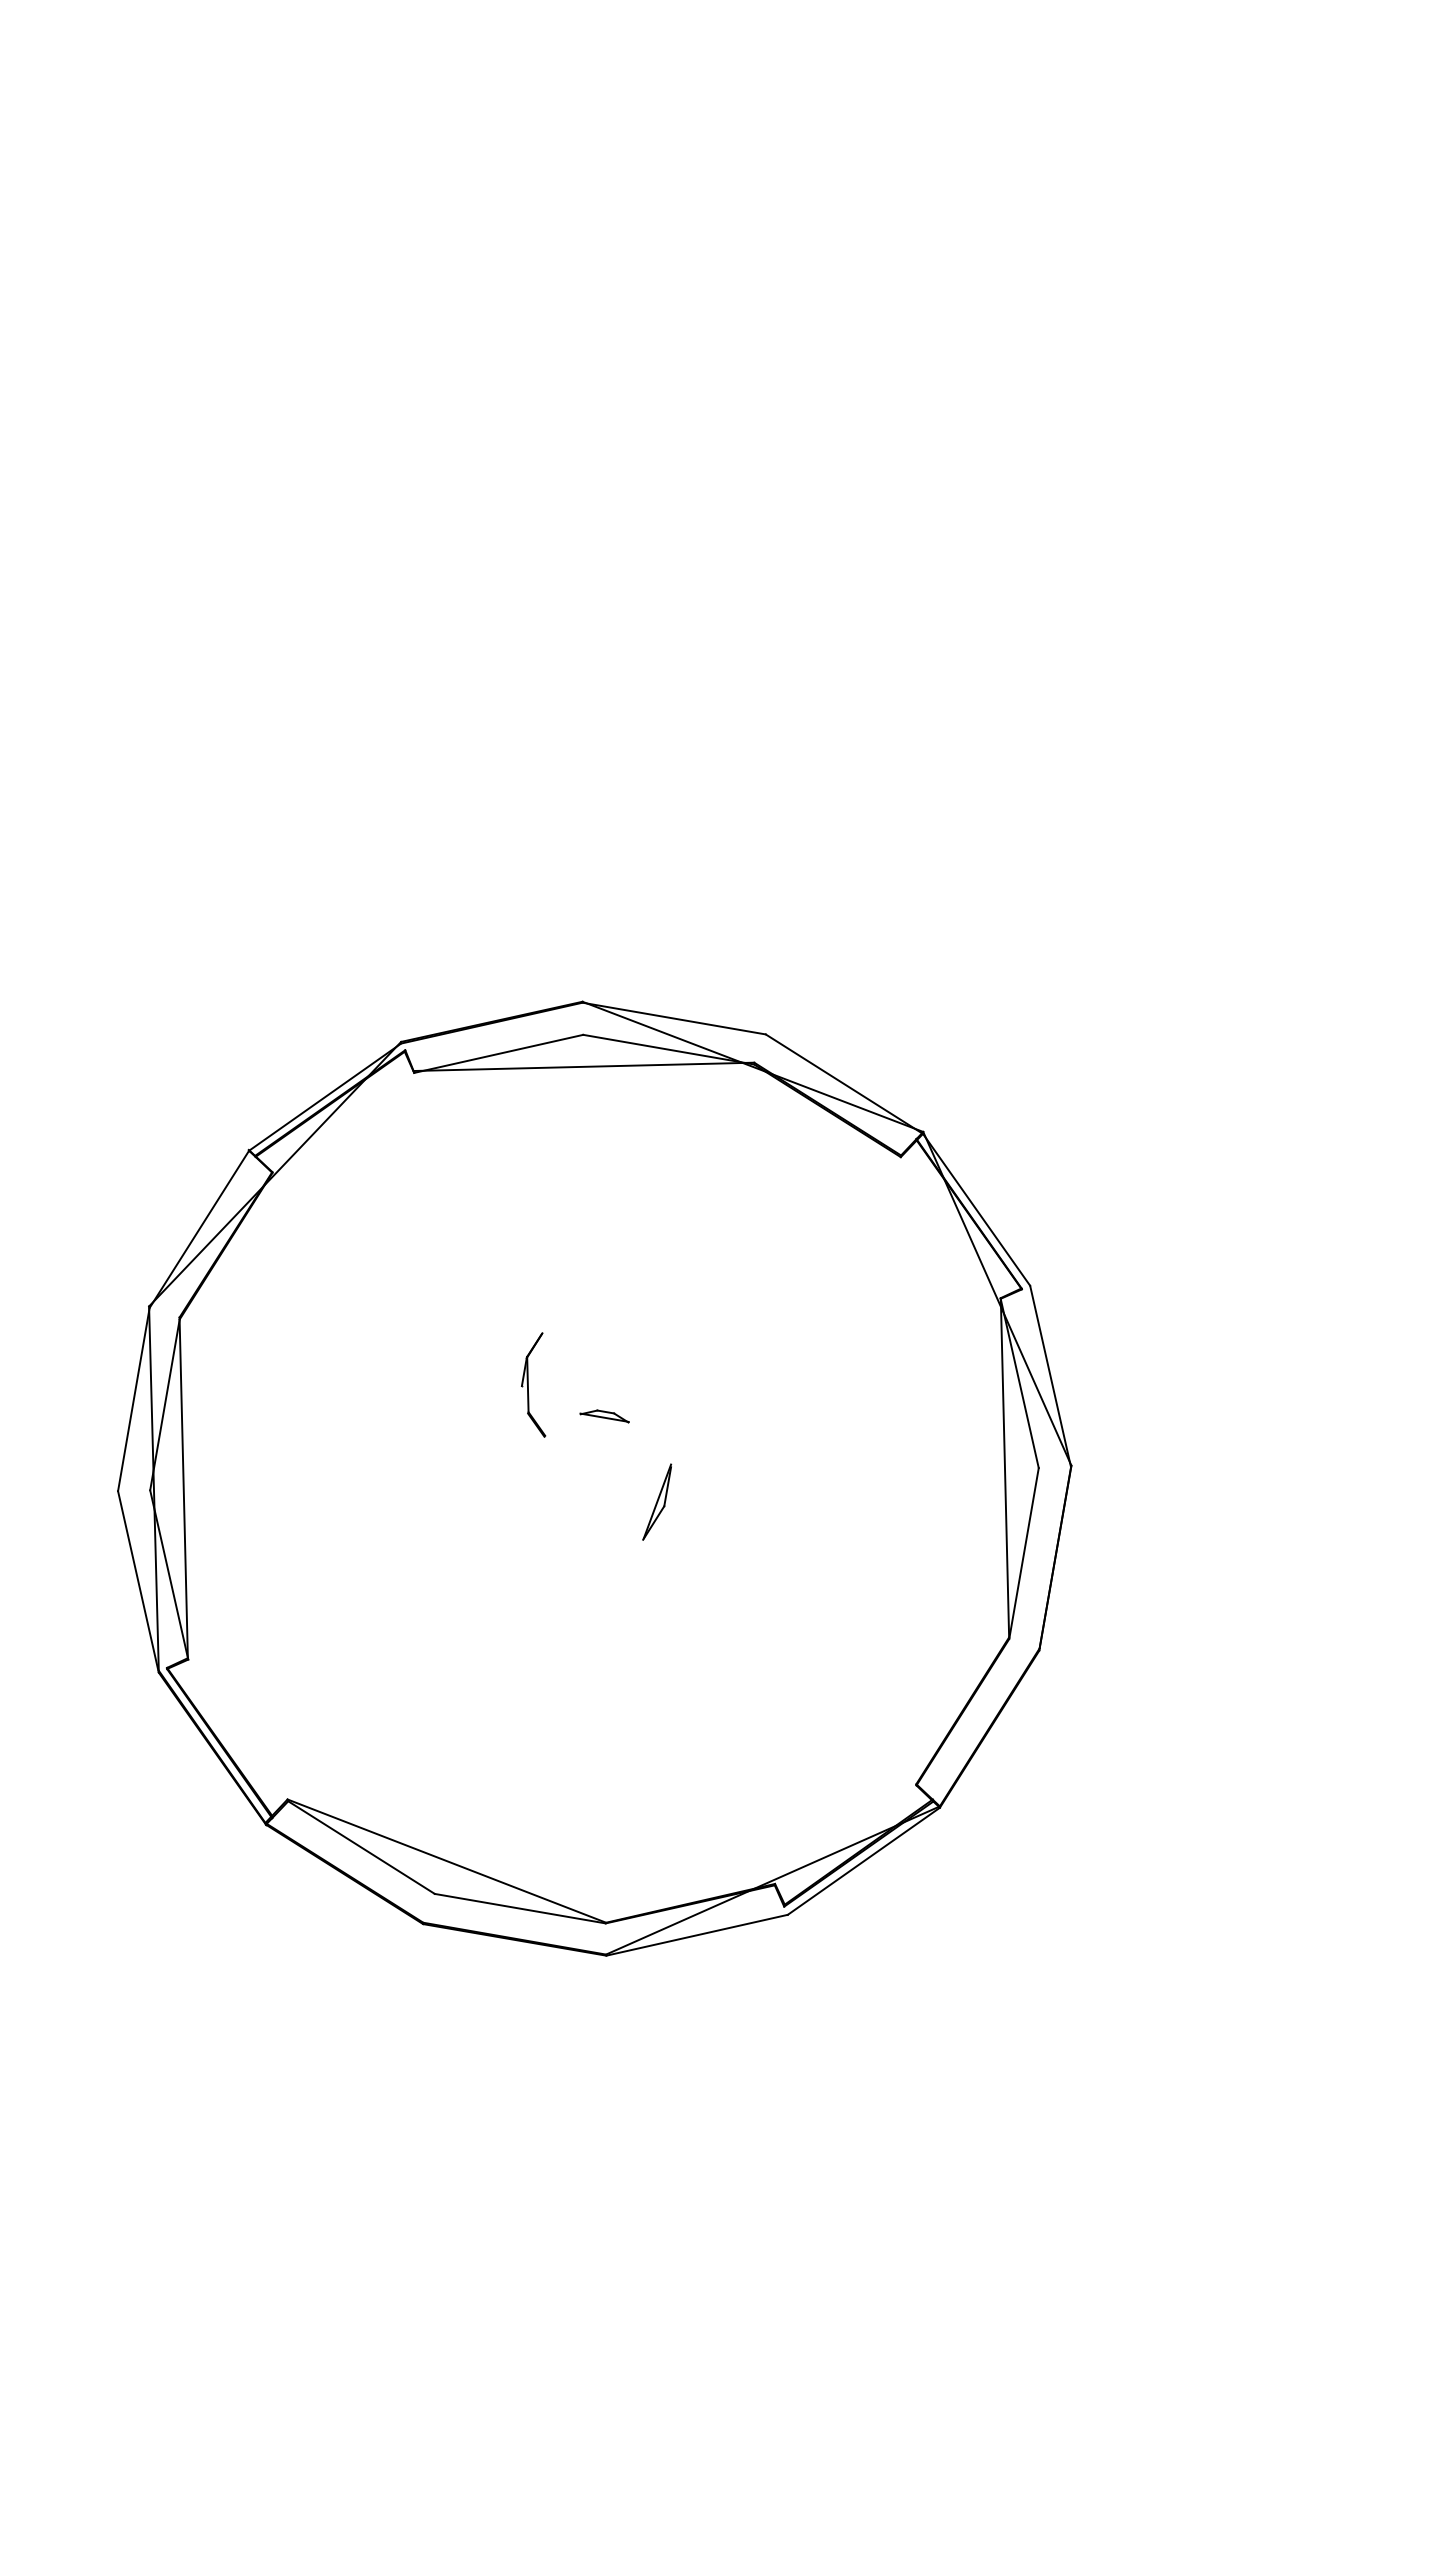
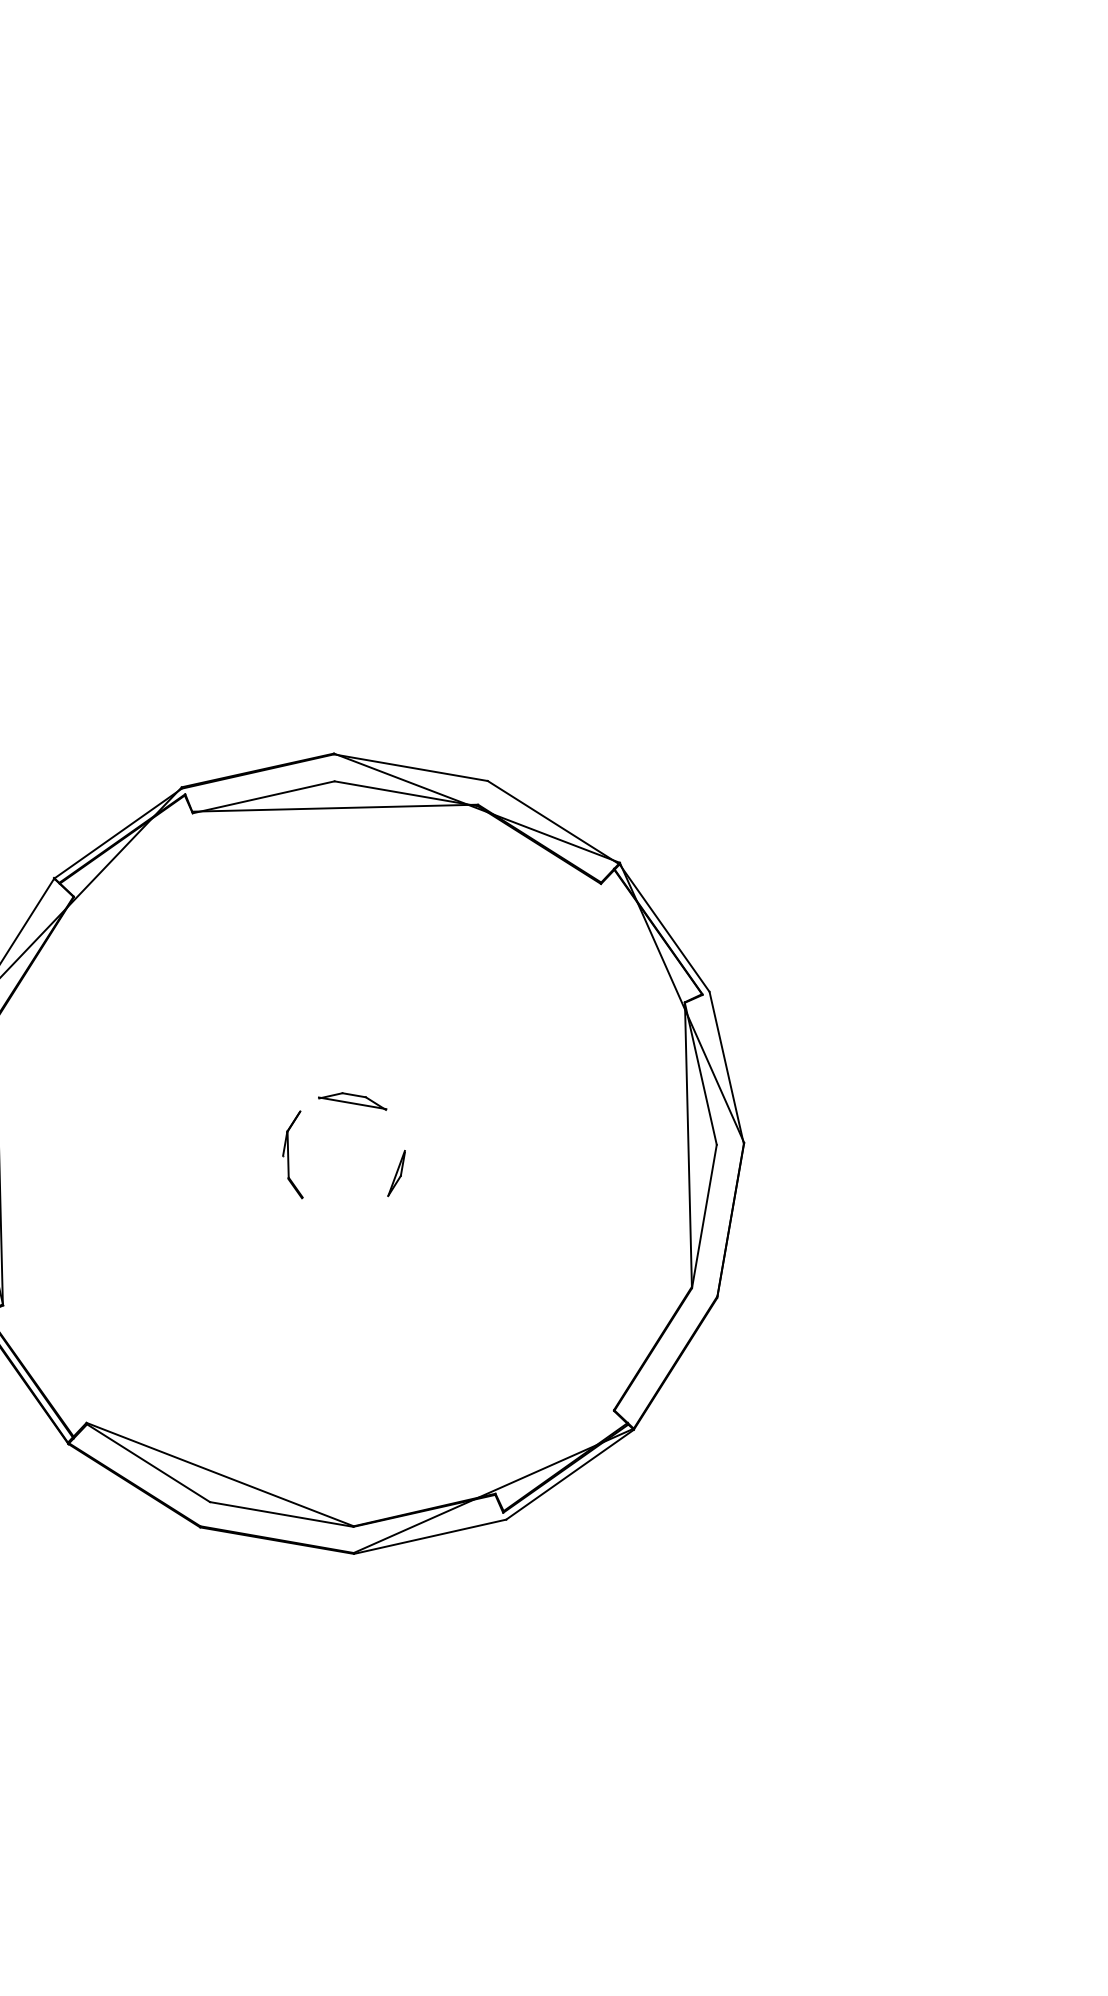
part: (533, 1384) -> (292, 1154), moved
part: (604, 1416) -> (352, 1101), size x1.67
part: (656, 1502) -> (396, 1173), size x0.71

